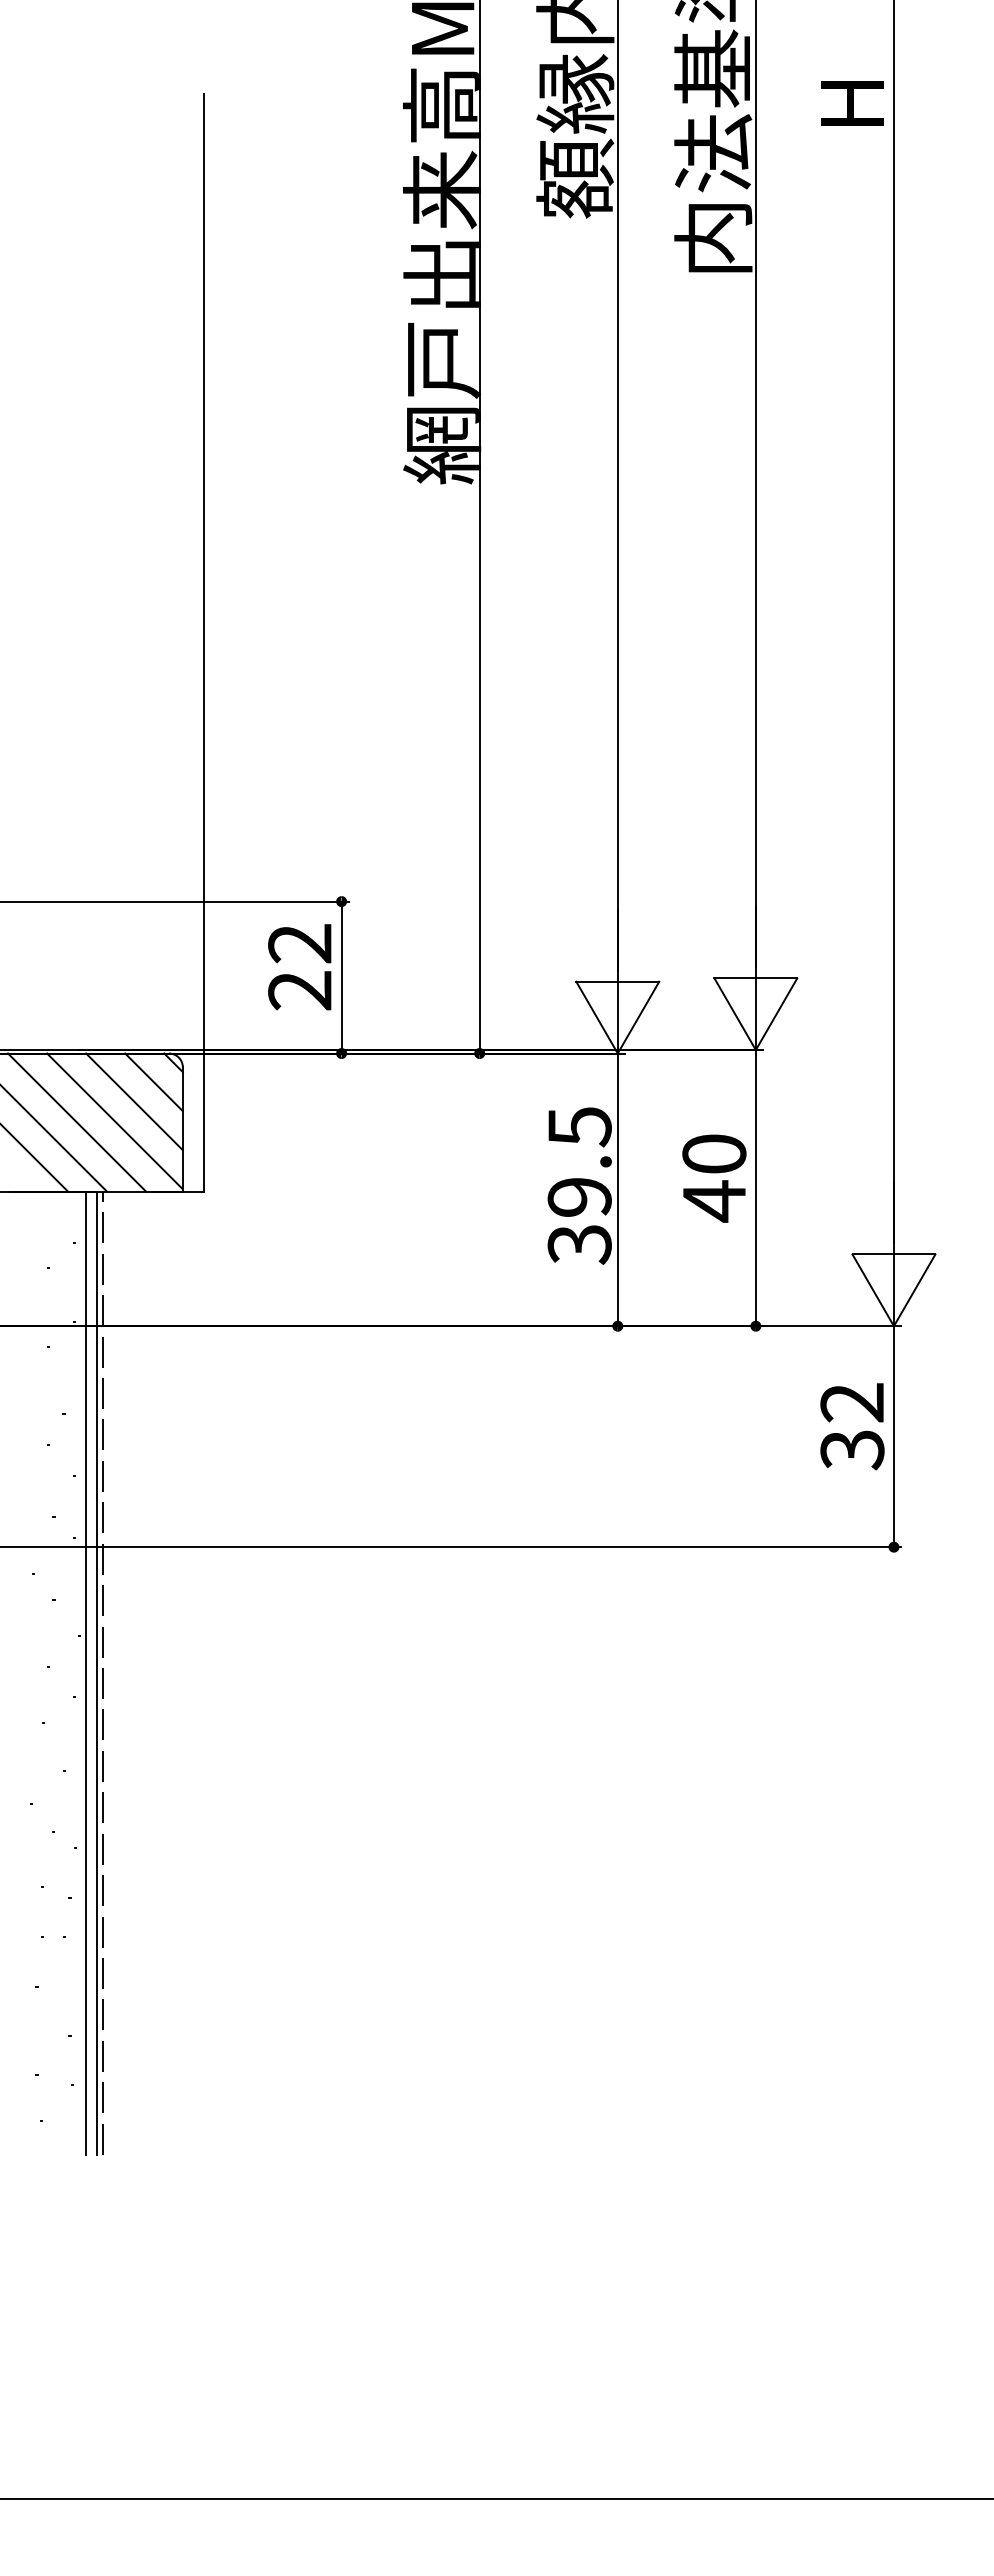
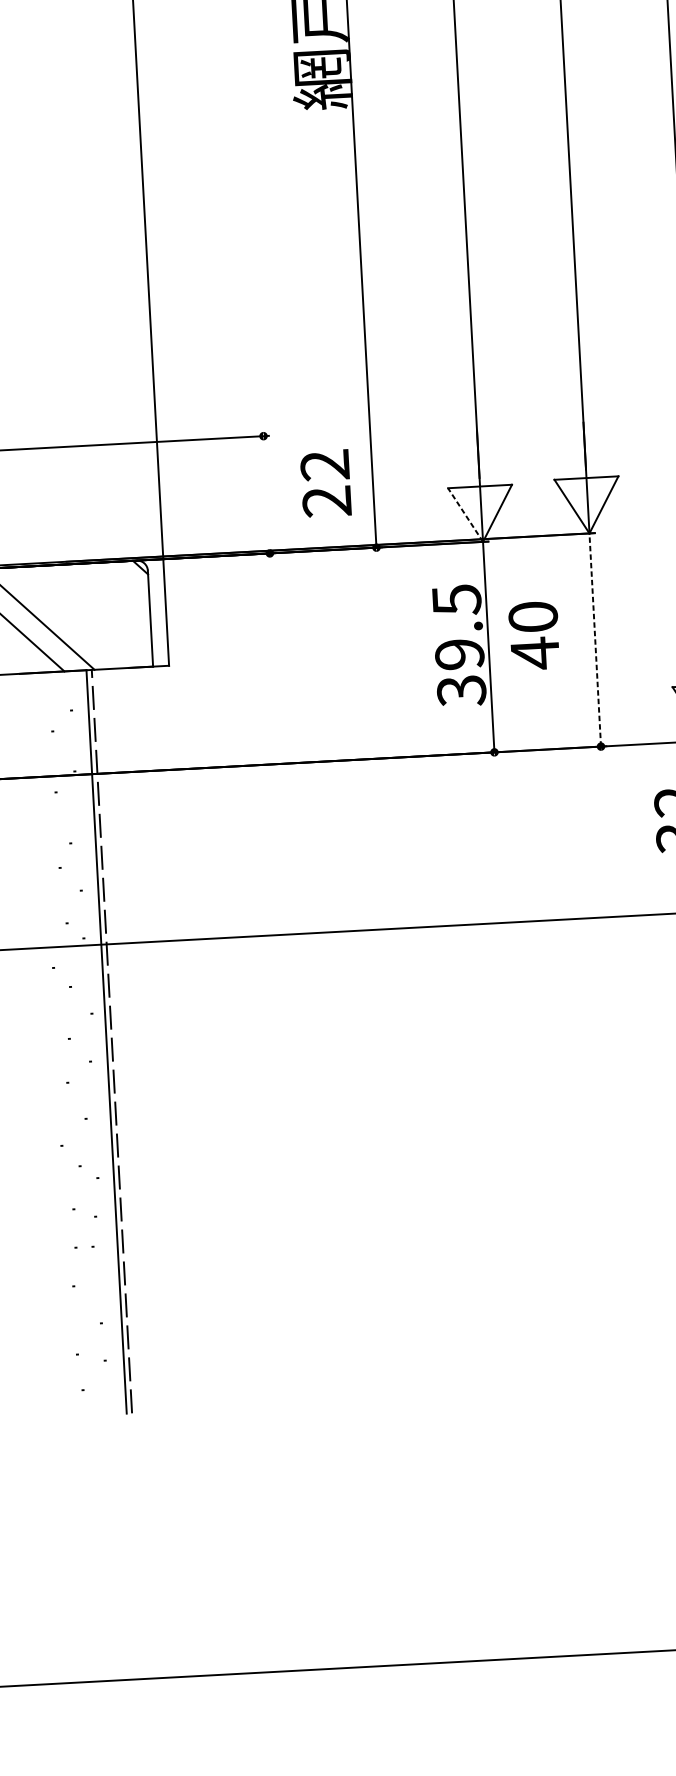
text: (299, 967) -> (325, 483), moved
line: (341, 977) -> (266, 494), removed
line: (596, 1017) -> (465, 514), solid -> dashed
line: (153, 1082) -> (125, 583), removed
line: (134, 1101) -> (112, 599), removed
line: (114, 1121) -> (97, 615), removed
line: (77, 1122) -> (68, 617), removed
text: (714, 1178) -> (534, 635), moved
line: (755, 1187) -> (594, 639), solid -> dashed
line: (86, 1672) -> (98, 1041), removed

